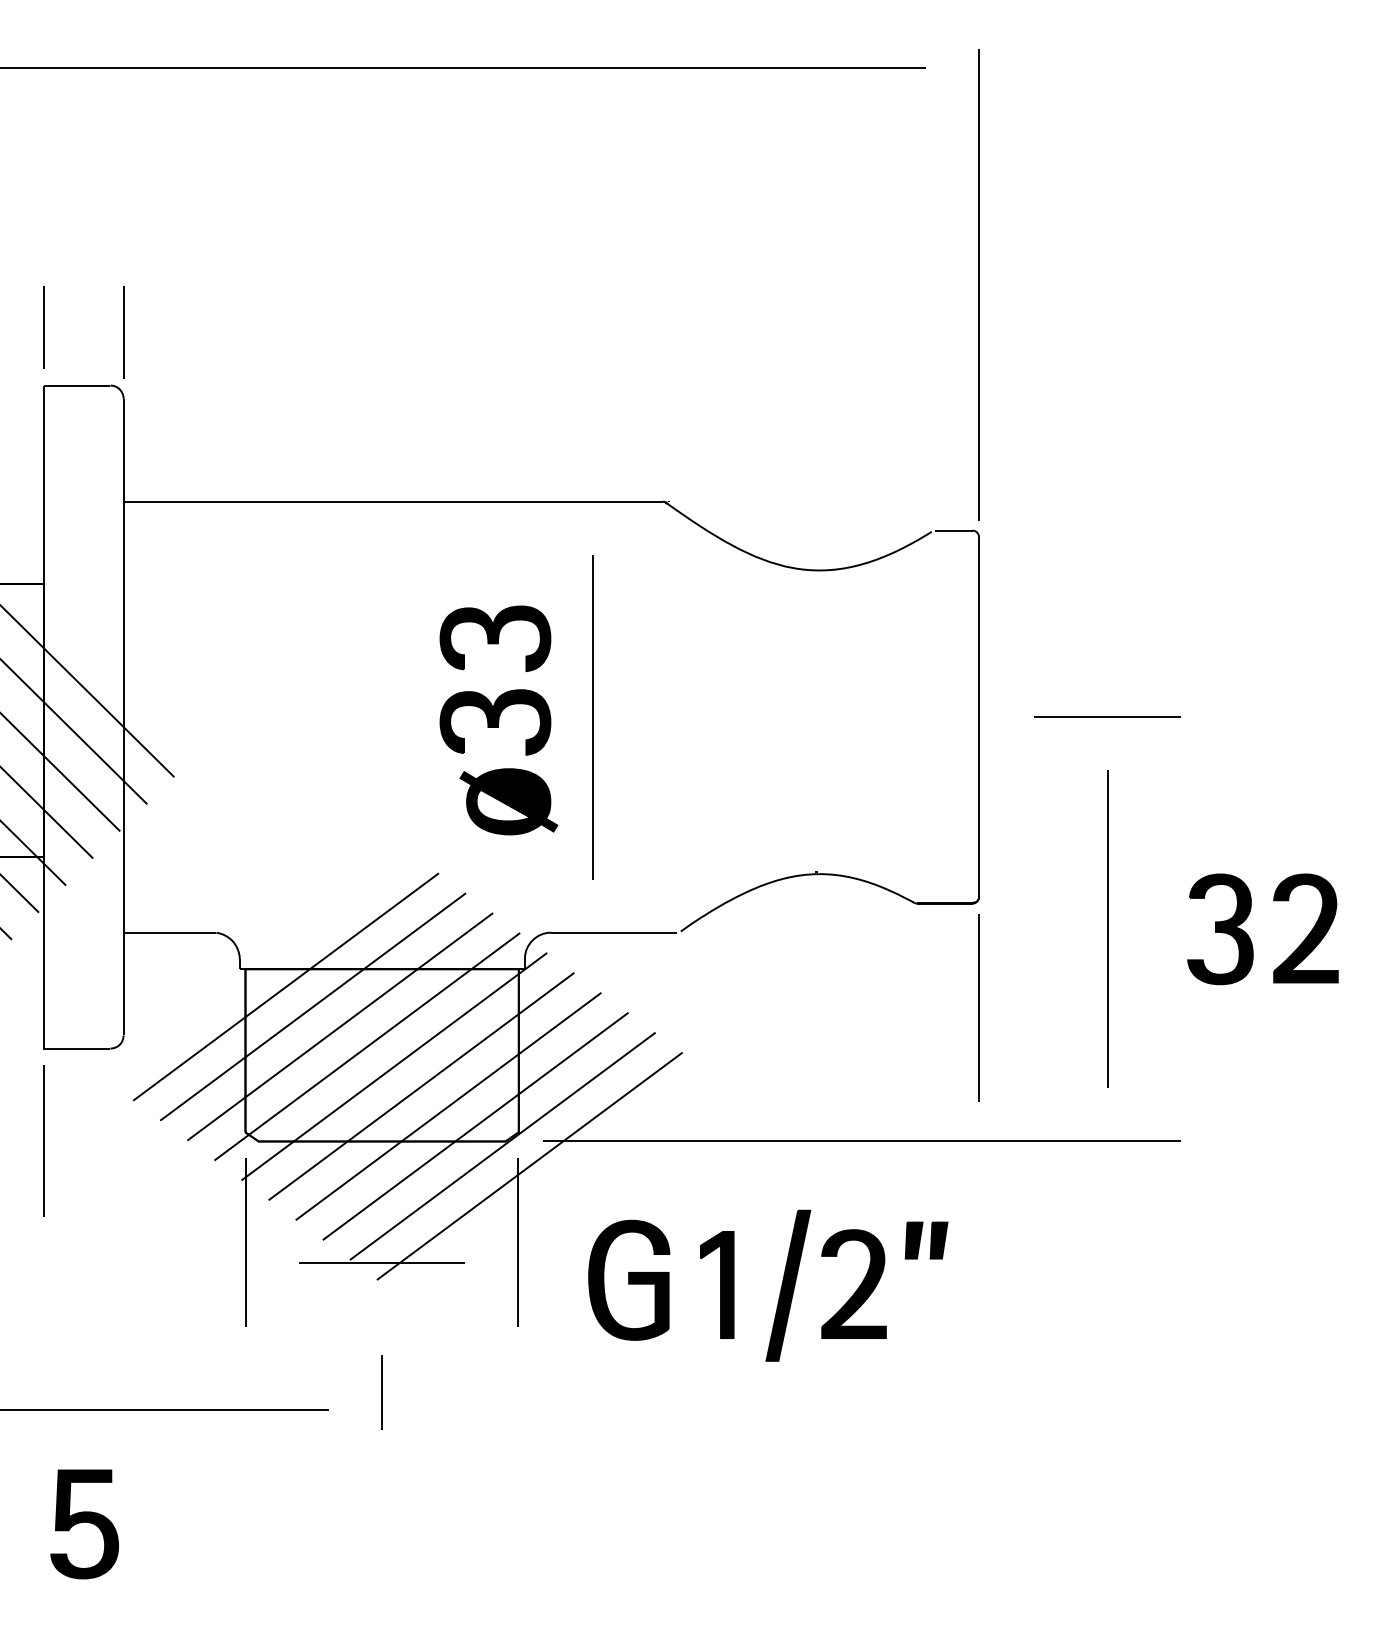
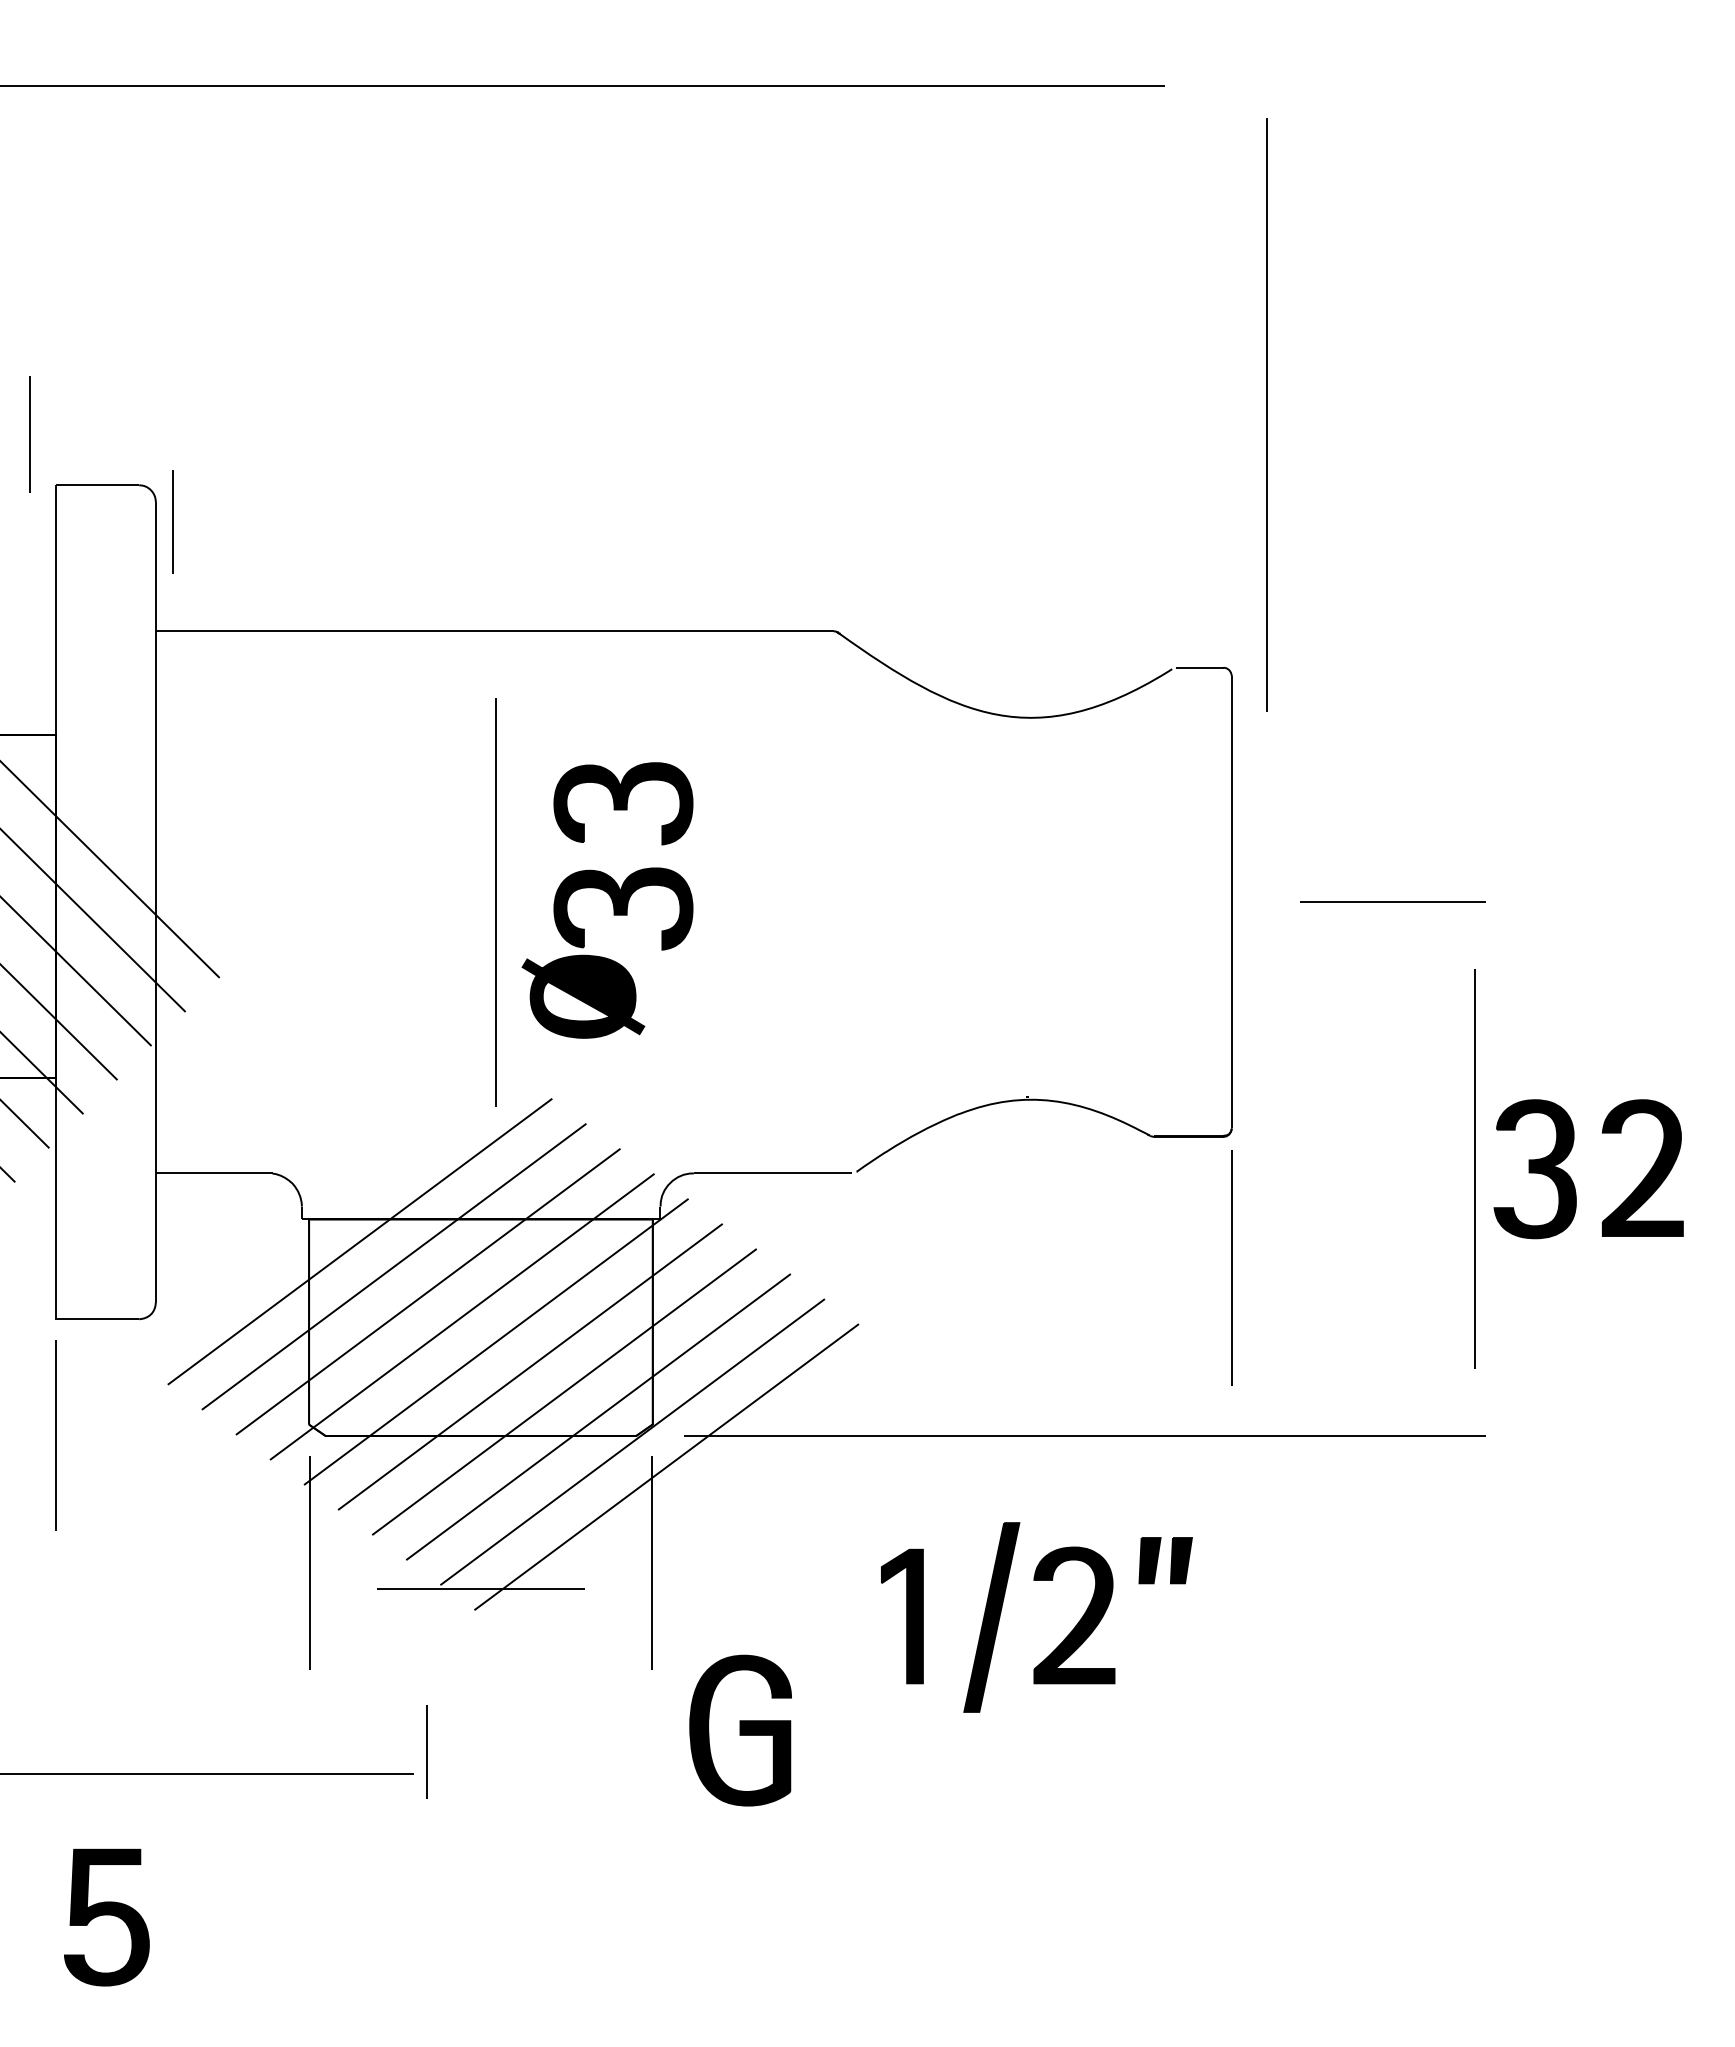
line: (978, 283) -> (1266, 414), moved
line: (43, 326) -> (172, 521), moved
line: (123, 332) -> (29, 434), moved
line: (592, 717) -> (495, 902), moved
part: (509, 801) -> (583, 996), moved
line: (1106, 928) -> (1474, 1168), moved
part: (629, 1280) -> (740, 1730), moved
line: (381, 1392) -> (426, 1751), moved

